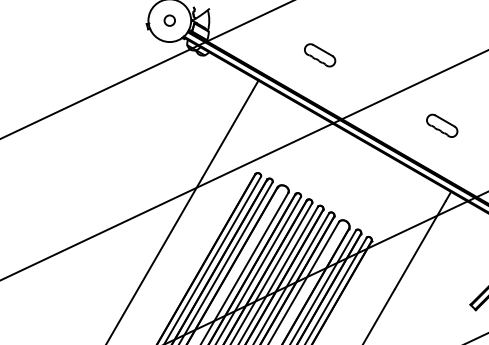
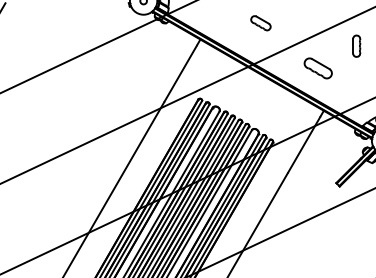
part: (319, 55) -> (260, 23), moved
part: (441, 125) -> (317, 68), size x1.4

